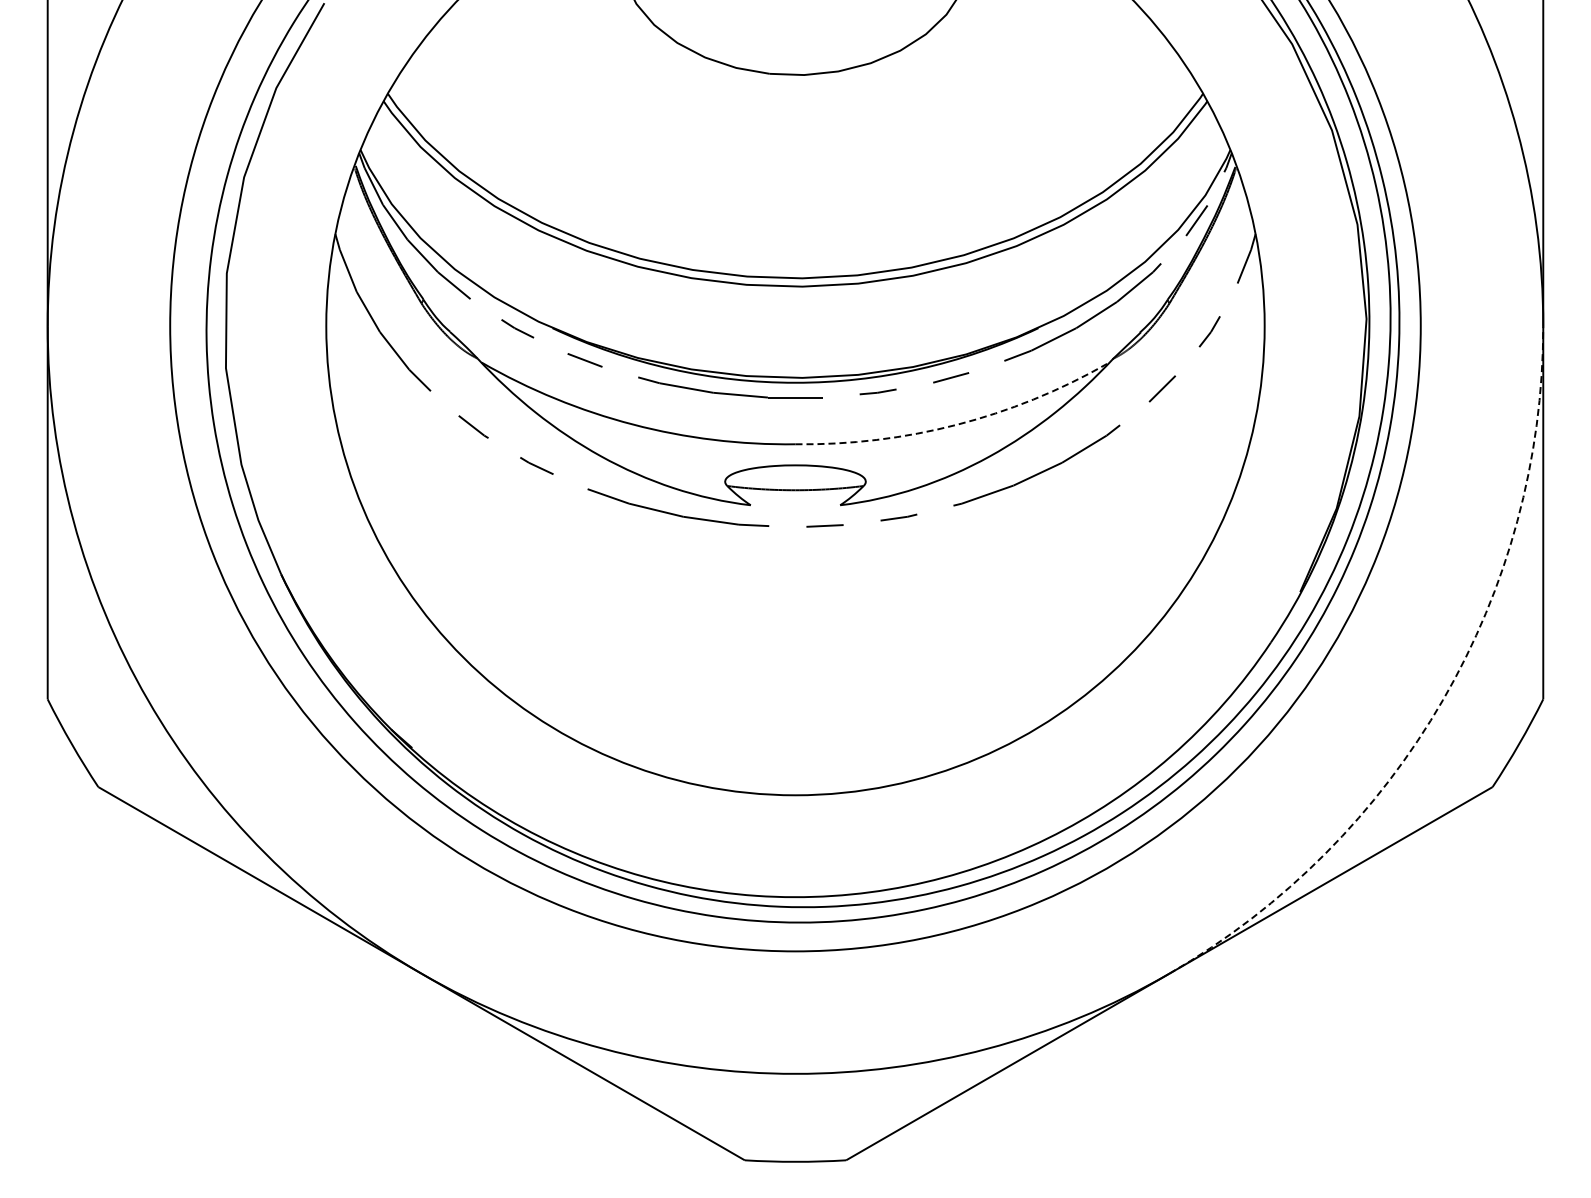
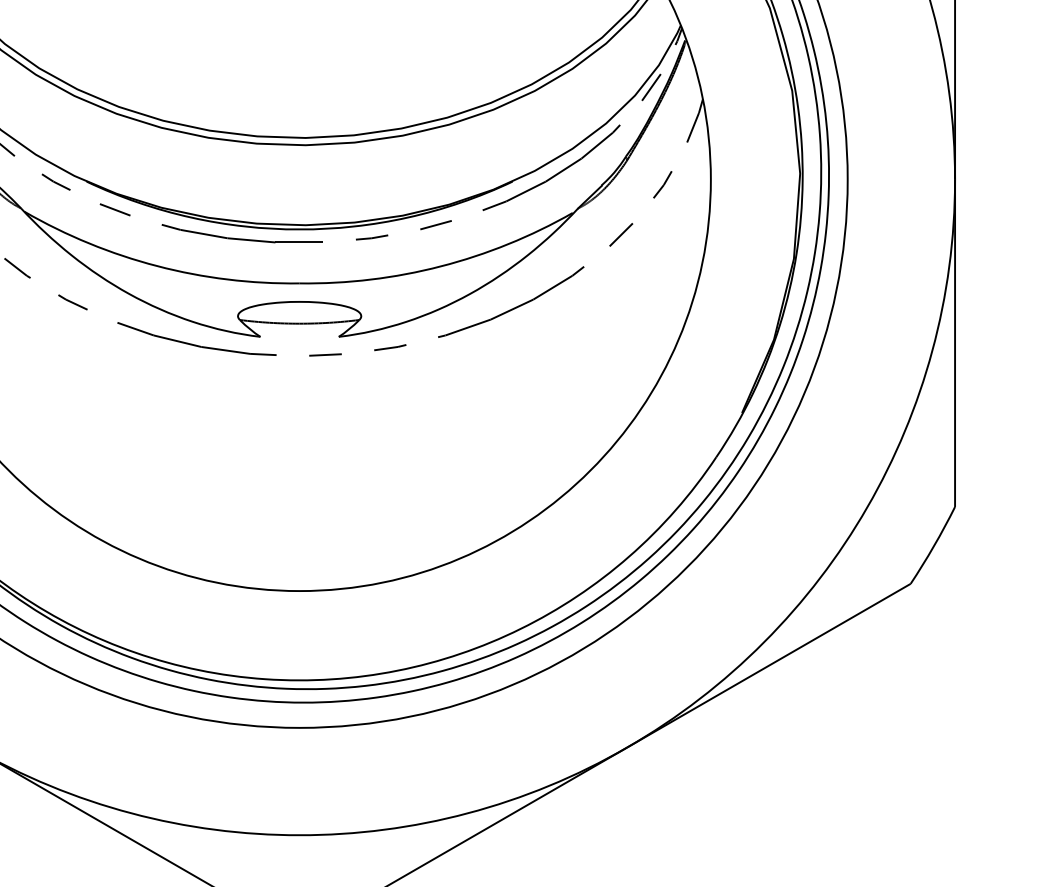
arc: (956, 424) -> (440, 266), dashed -> solid
arc: (1443, 699) -> (867, 507), dashed -> solid

